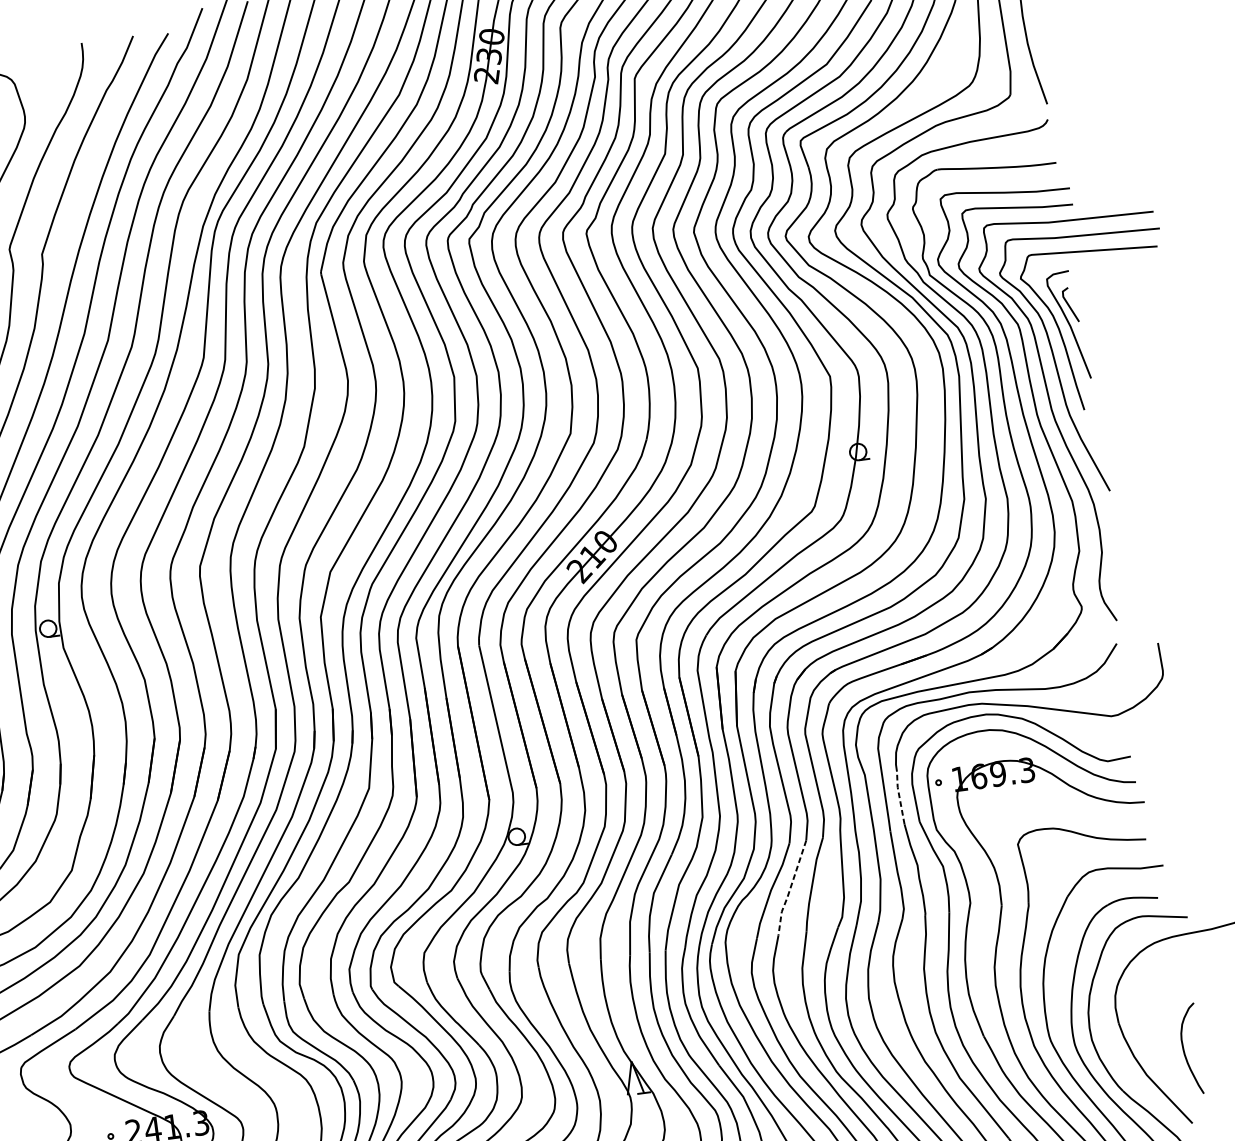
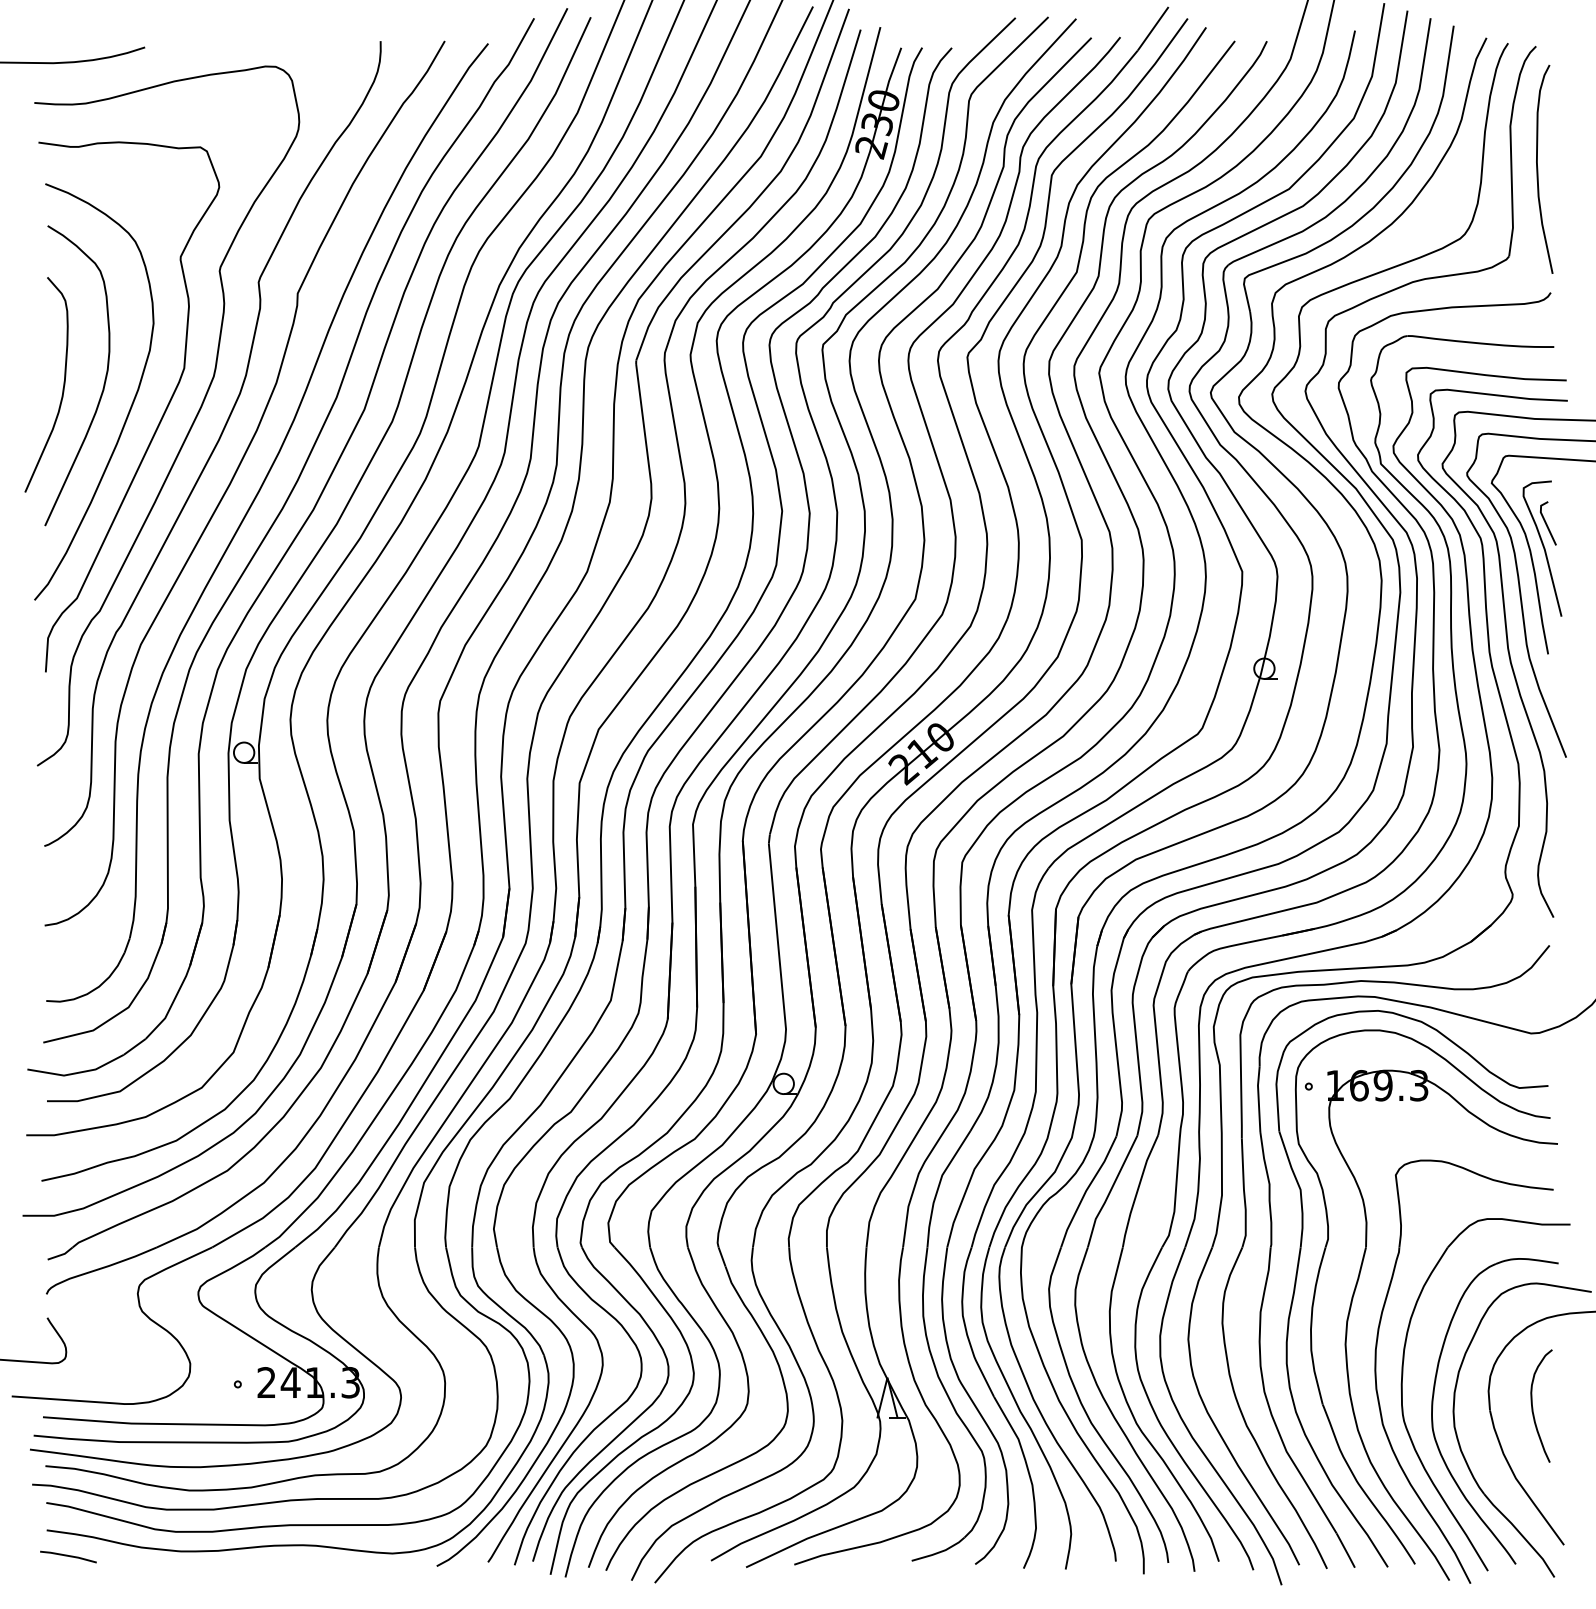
line: (899, 797) -> (1258, 1098), dashed -> solid
line: (790, 888) -> (1110, 1191), dashed -> solid
curve: (1184, 1051) -> (1533, 1407), moved

